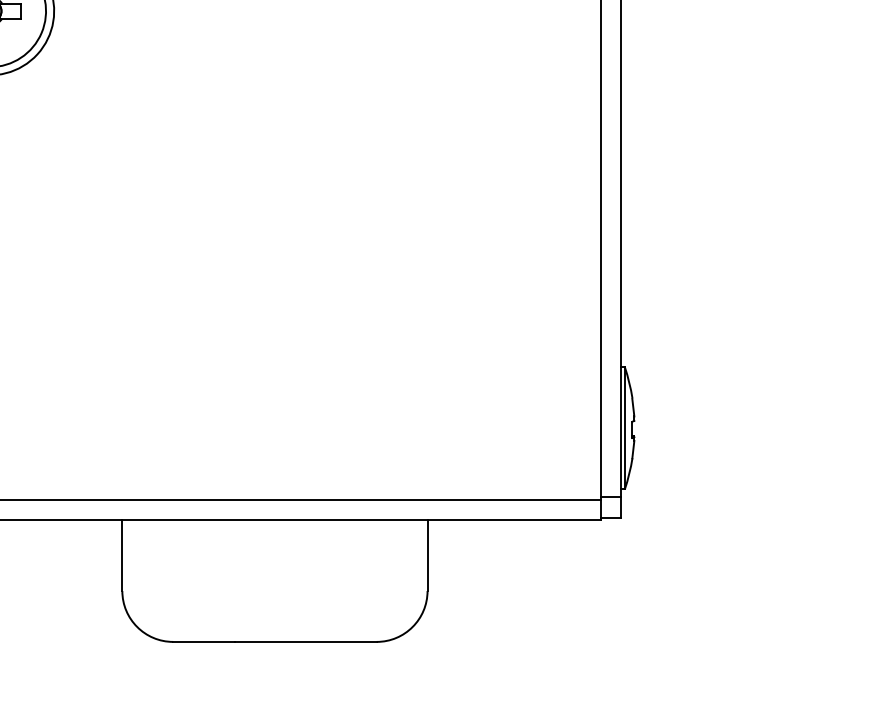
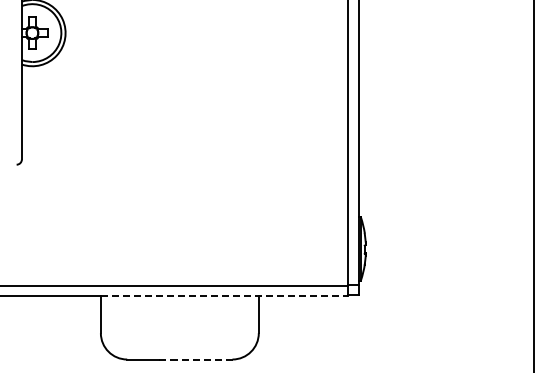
line: (361, 520) -> (224, 296), solid -> dashed
line: (305, 641) -> (195, 359), solid -> dashed

